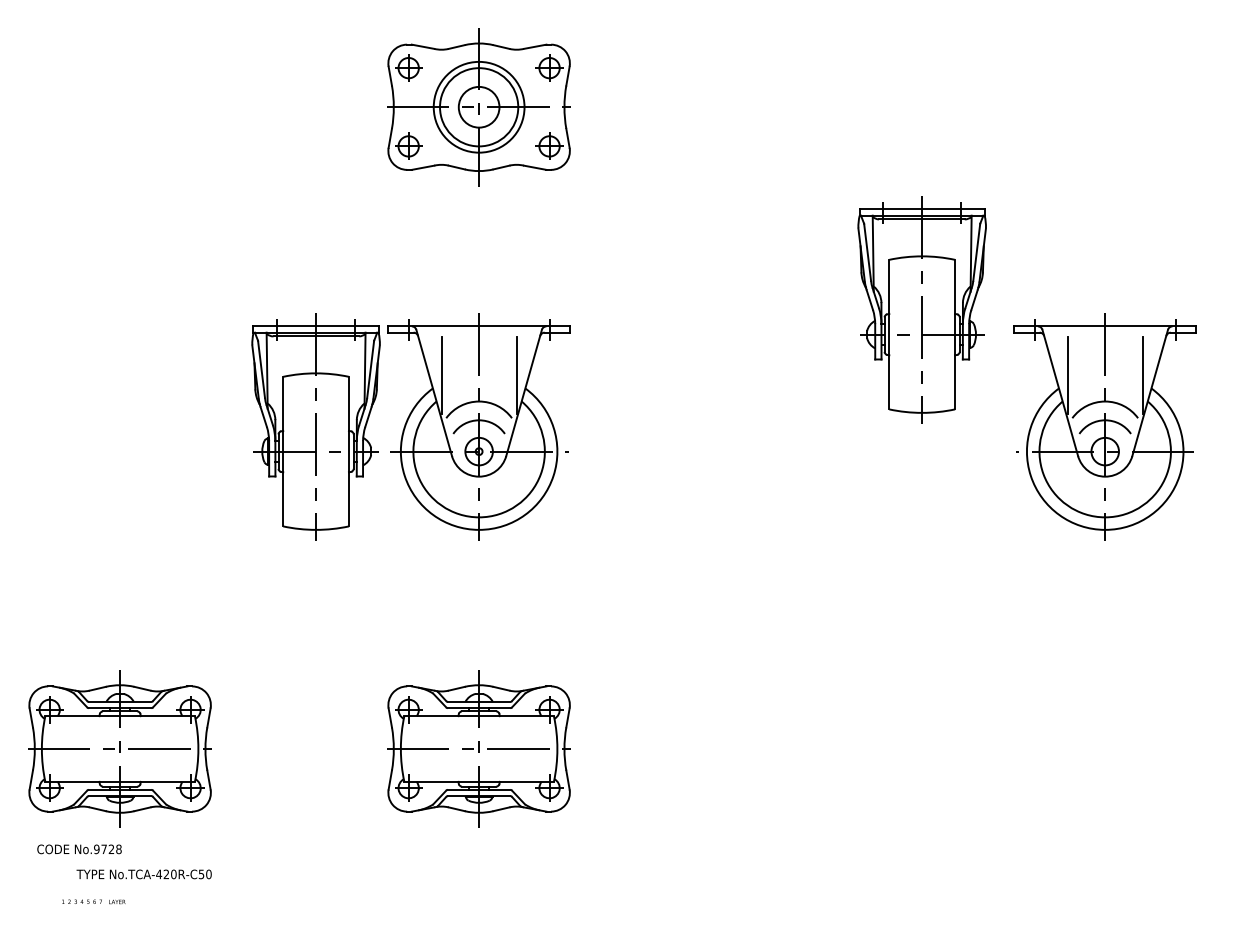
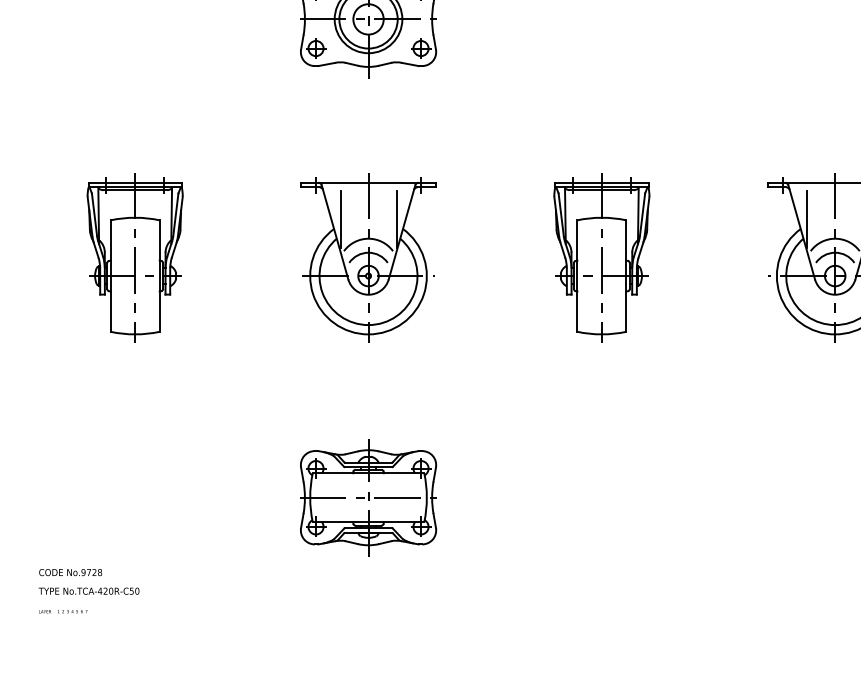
part: (921, 309) -> (601, 257), moved
part: (315, 426) -> (134, 257), moved
part: (119, 748) -> (100, 497), removed
text: (143, 874) -> (88, 591), moved
text: (117, 901) -> (45, 611), moved

